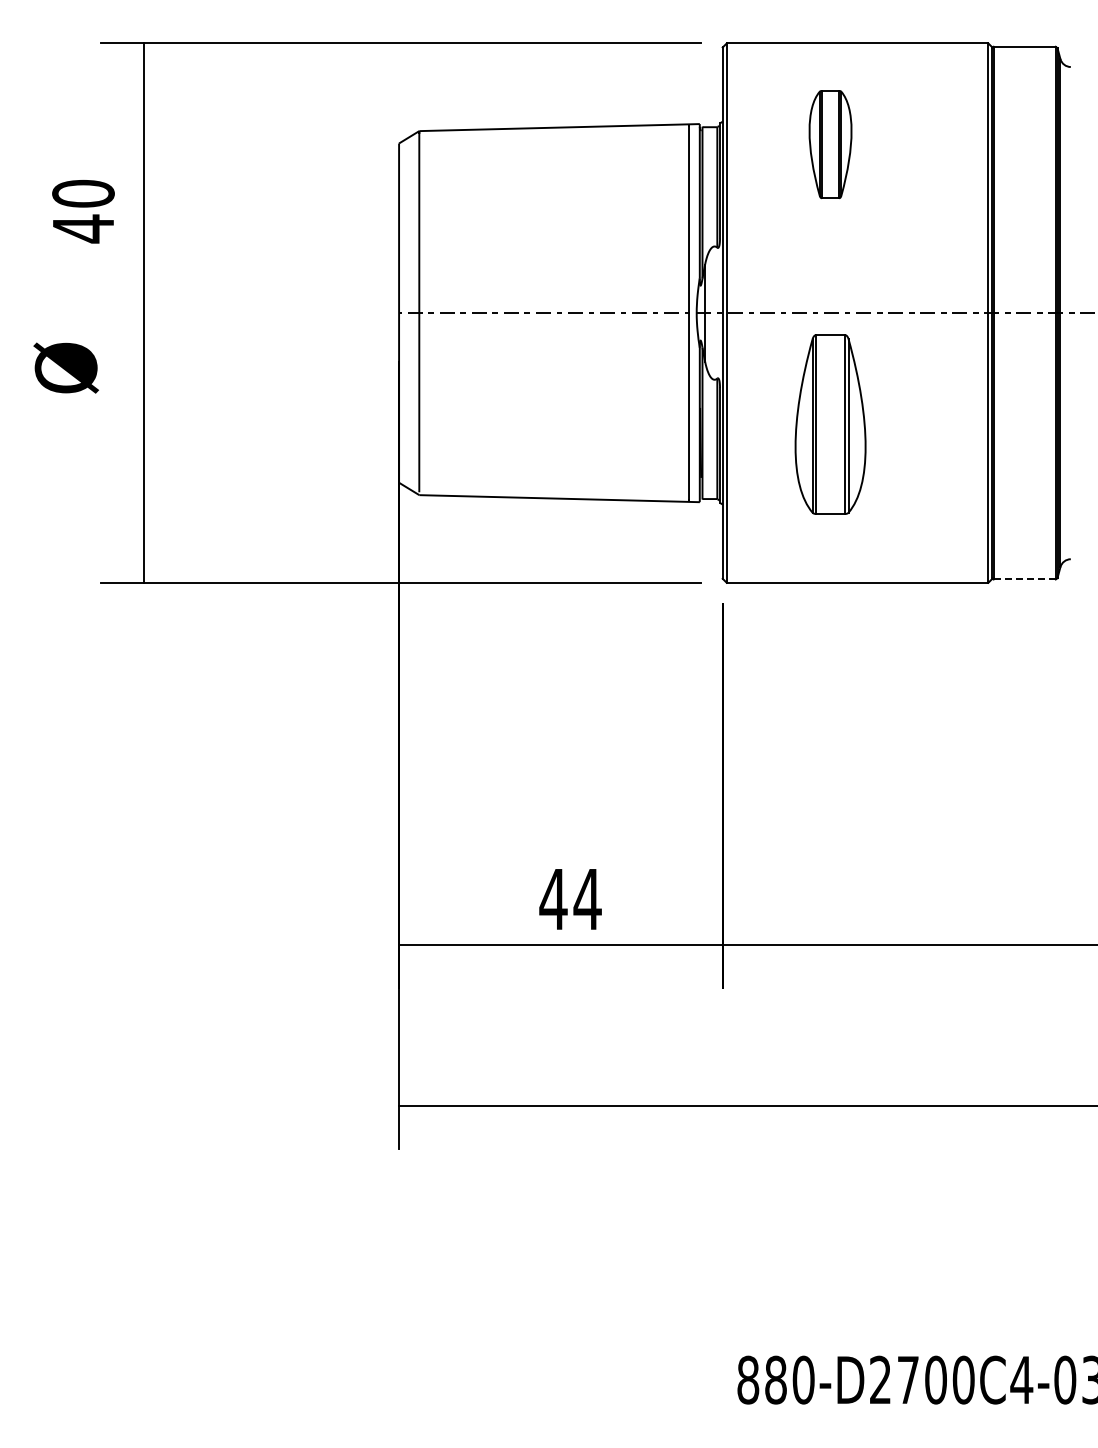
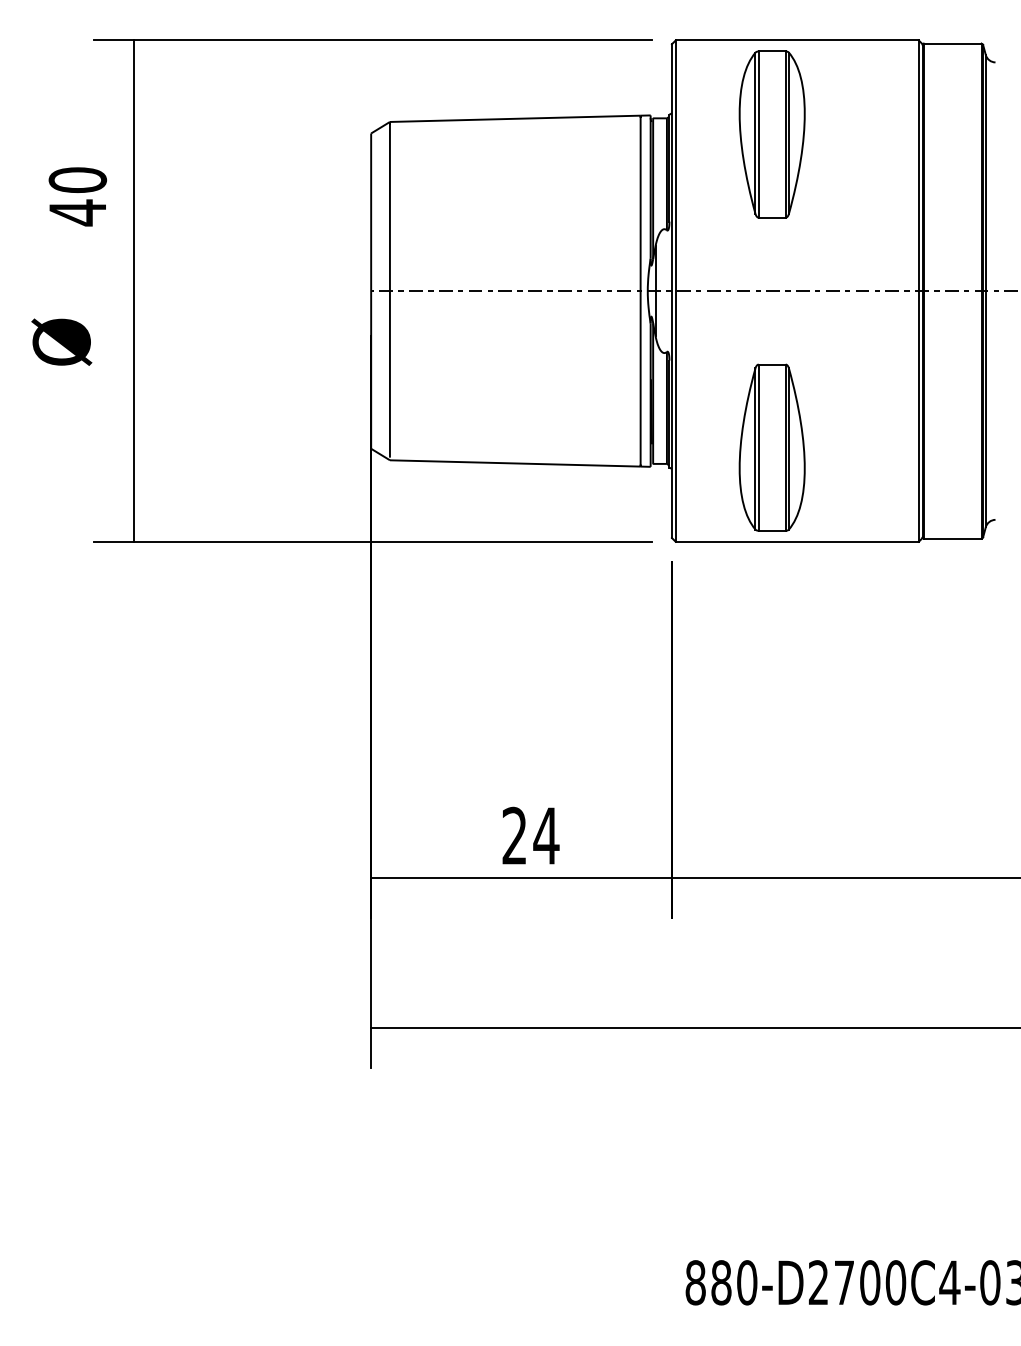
part: (830, 144) -> (772, 134), size x1.67
part: (830, 424) -> (772, 447), moved
line: (1025, 579) -> (953, 538), dashed -> solid
text: (553, 898) -> (514, 835), 44 -> 24

